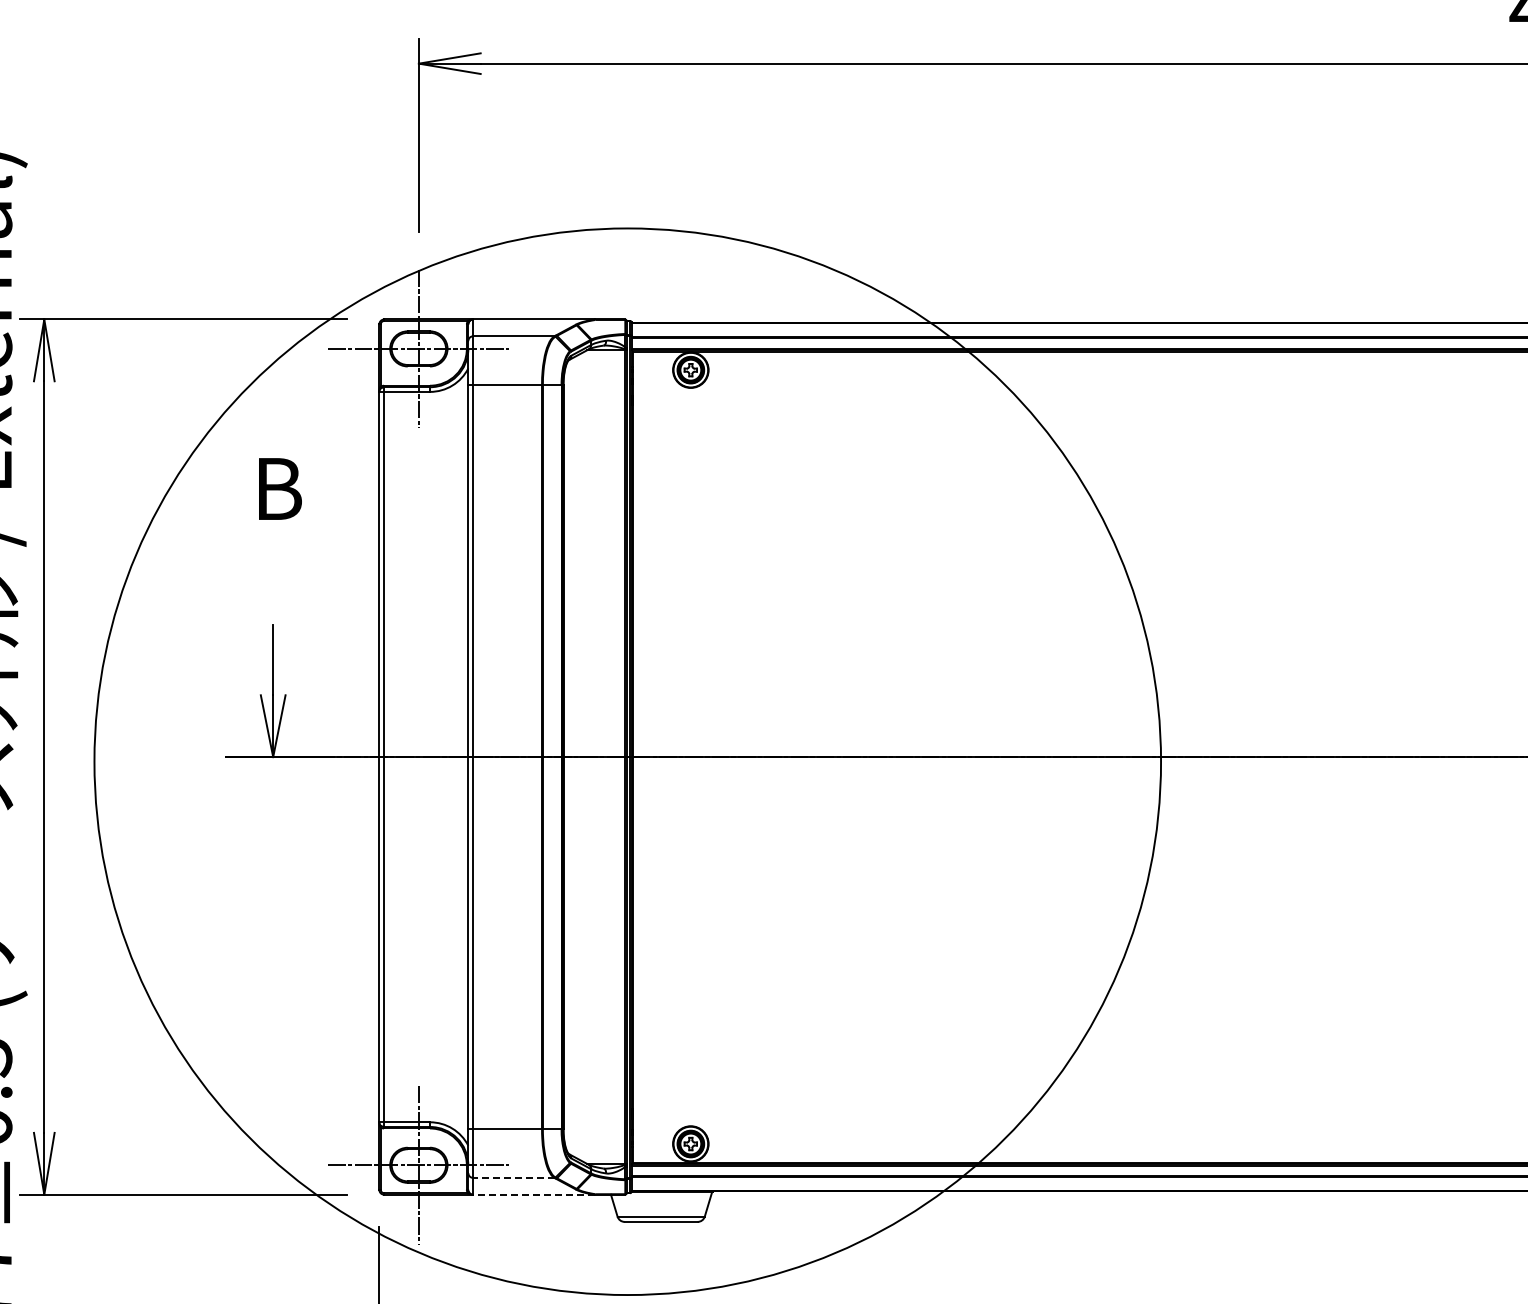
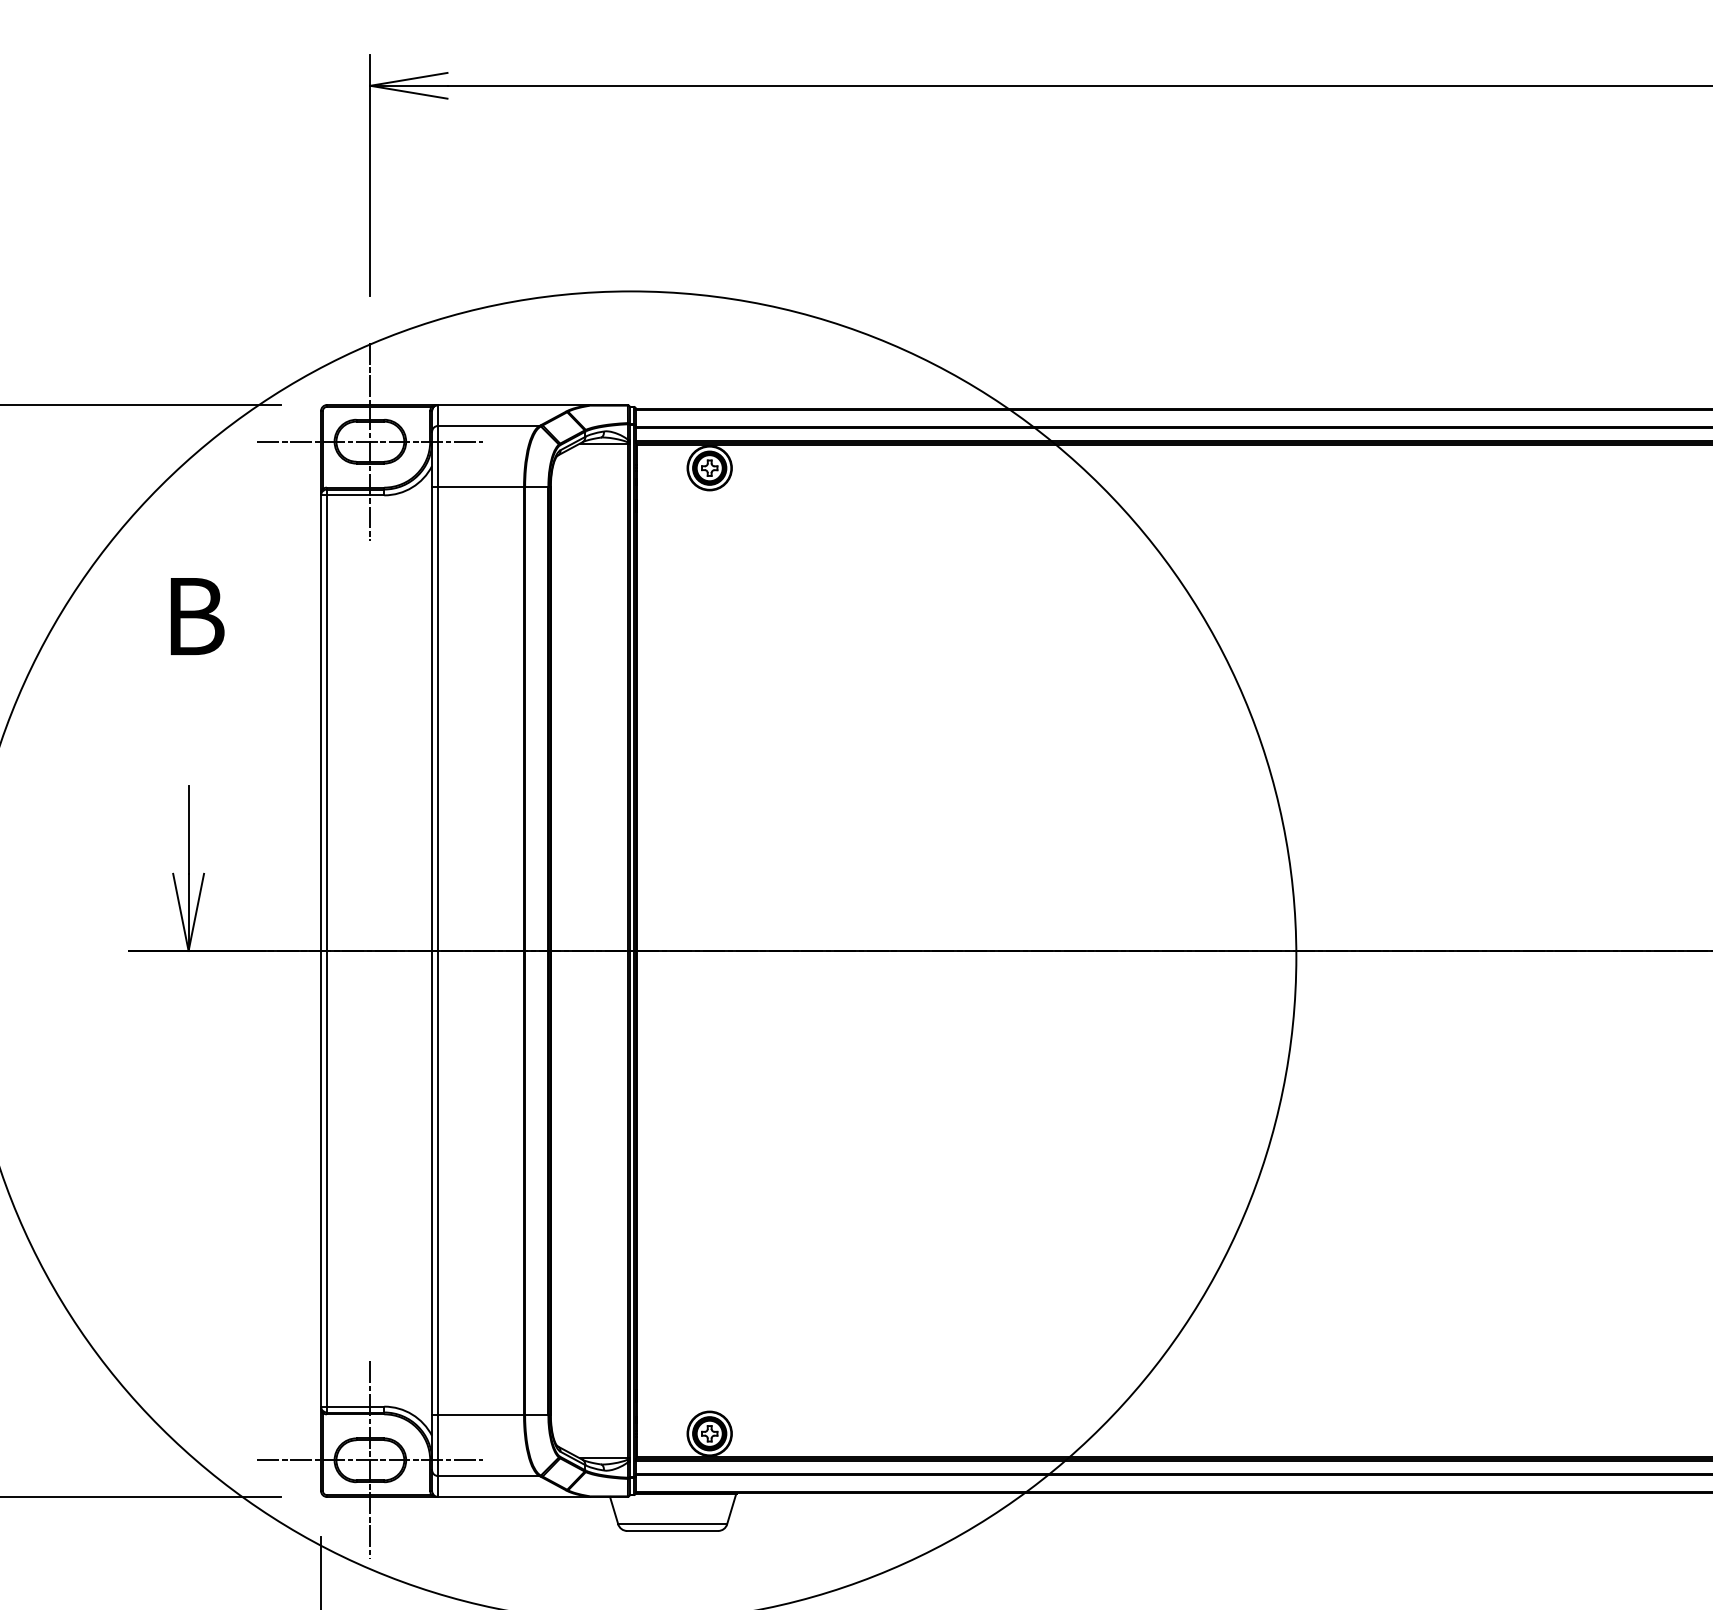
line: (513, 1177) -> (488, 1475), dashed -> solid
line: (533, 1194) -> (513, 1496), dashed -> solid

